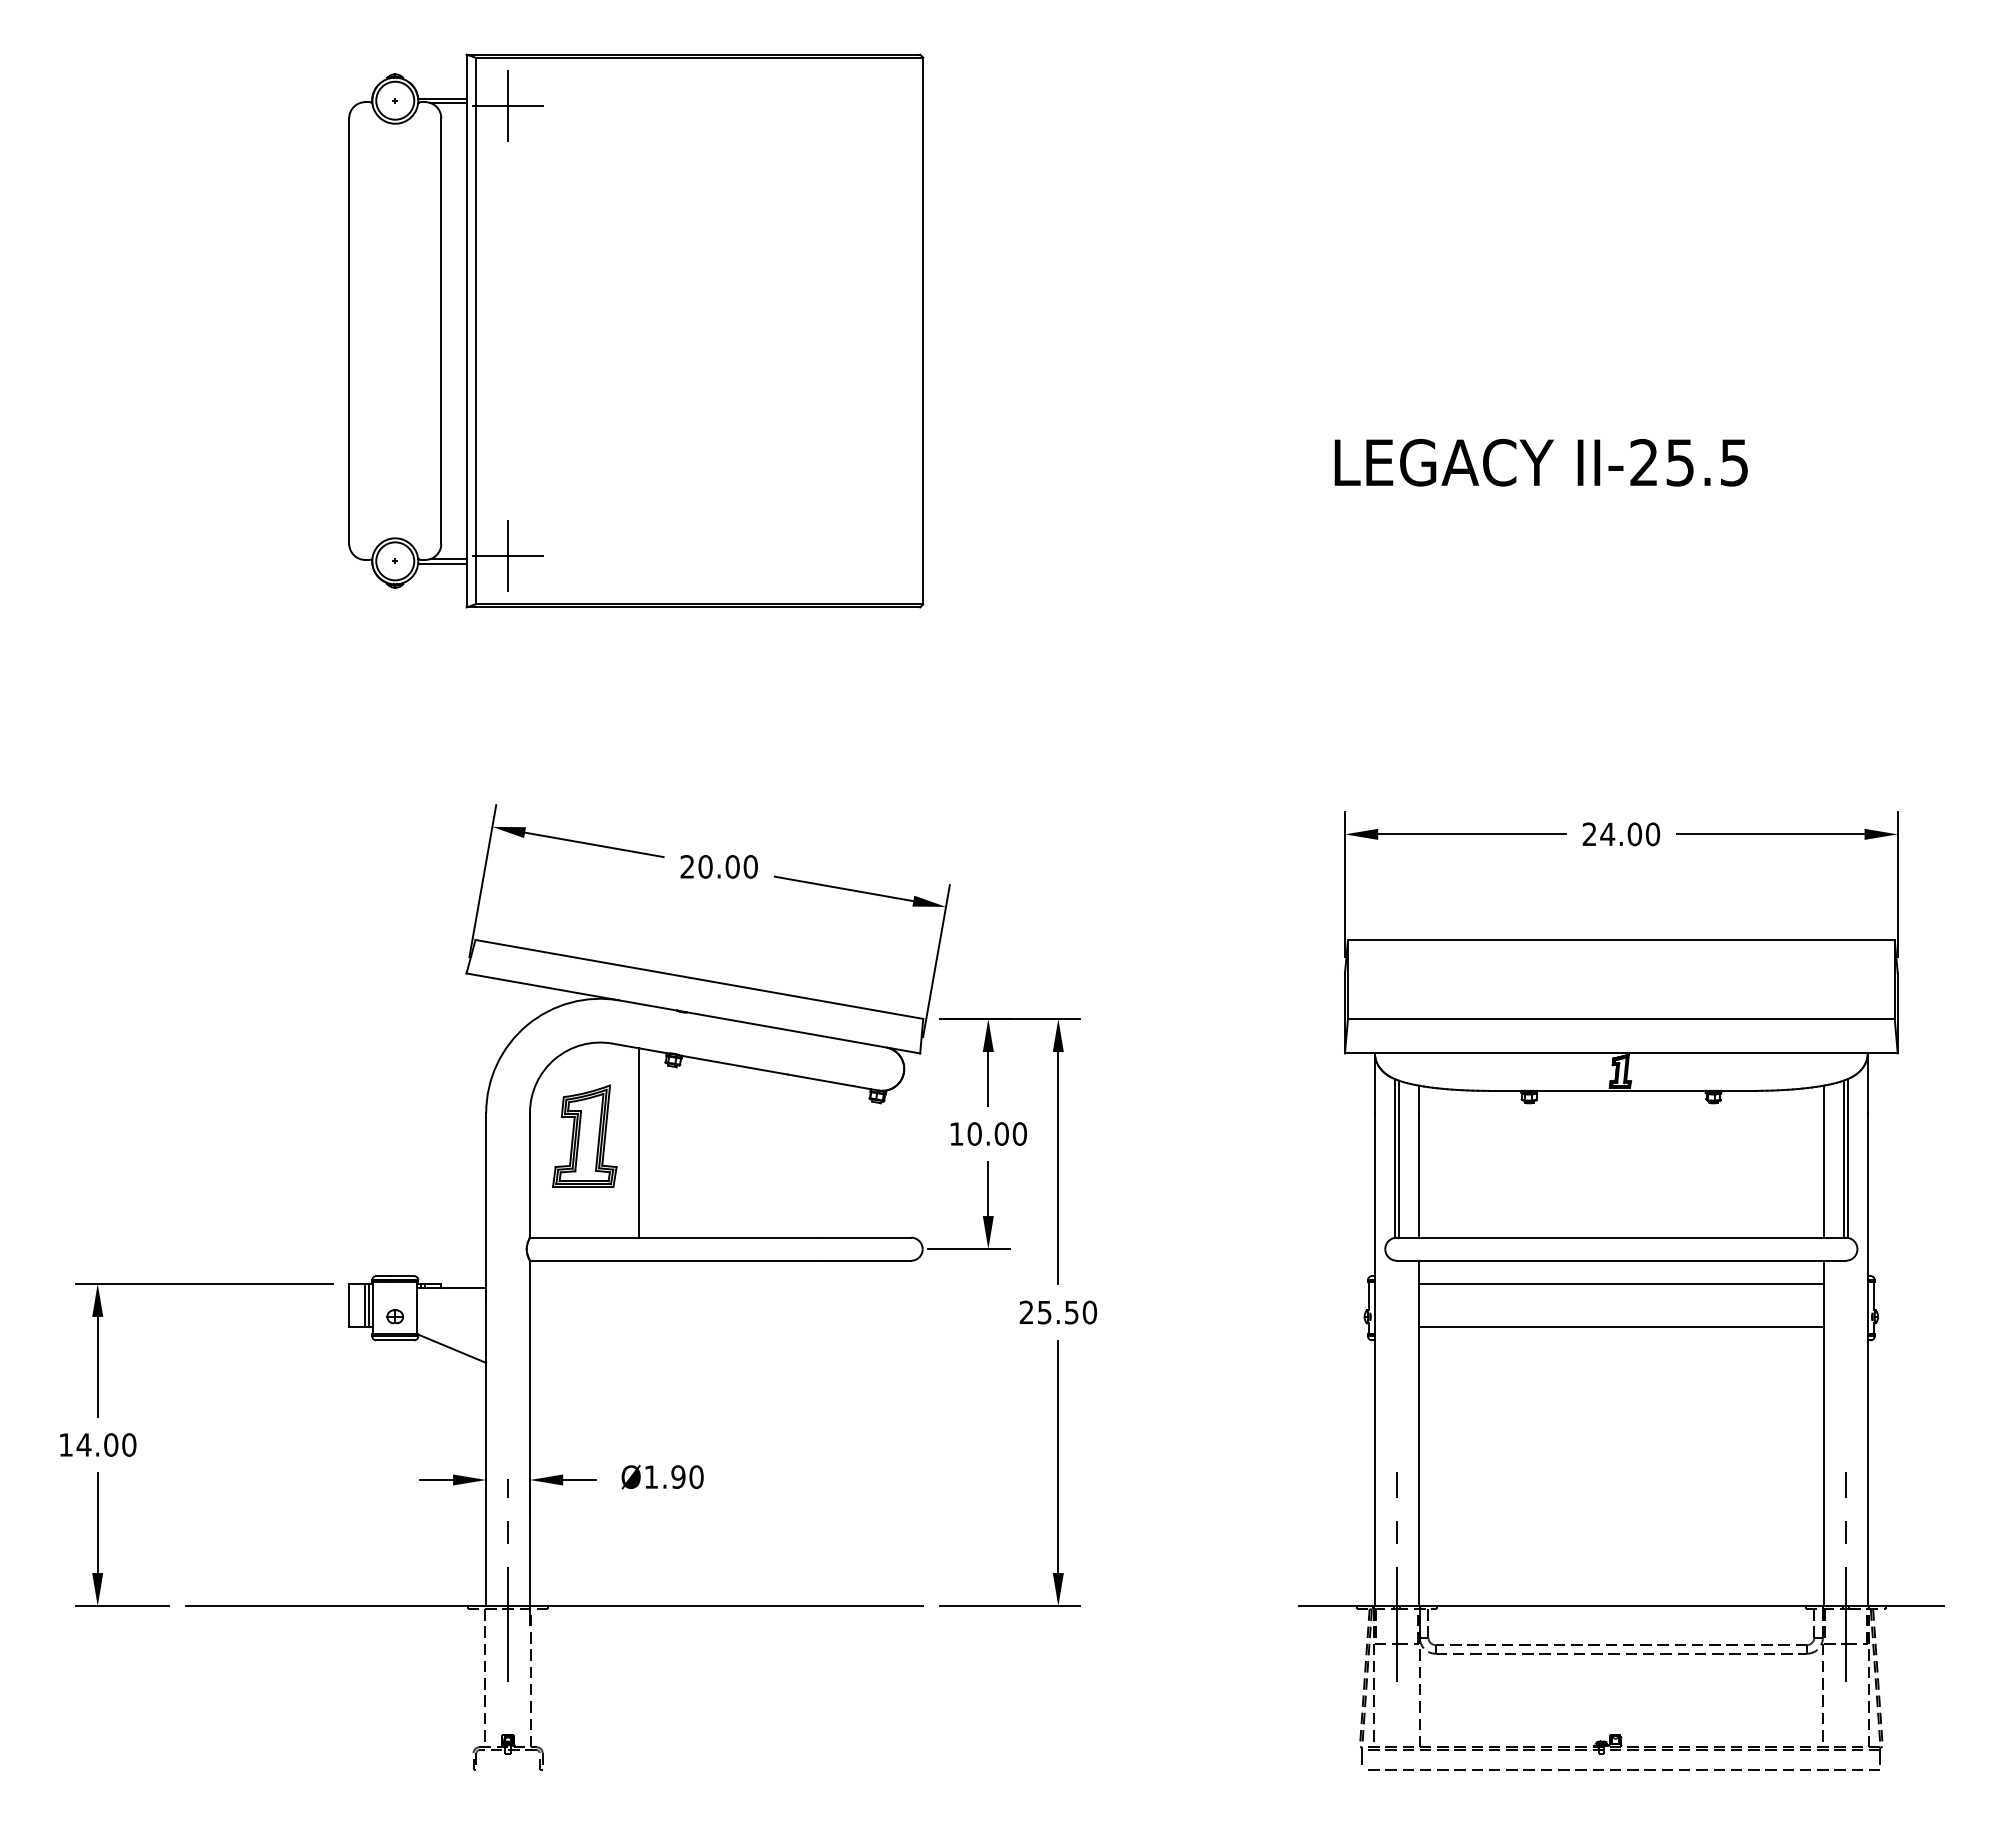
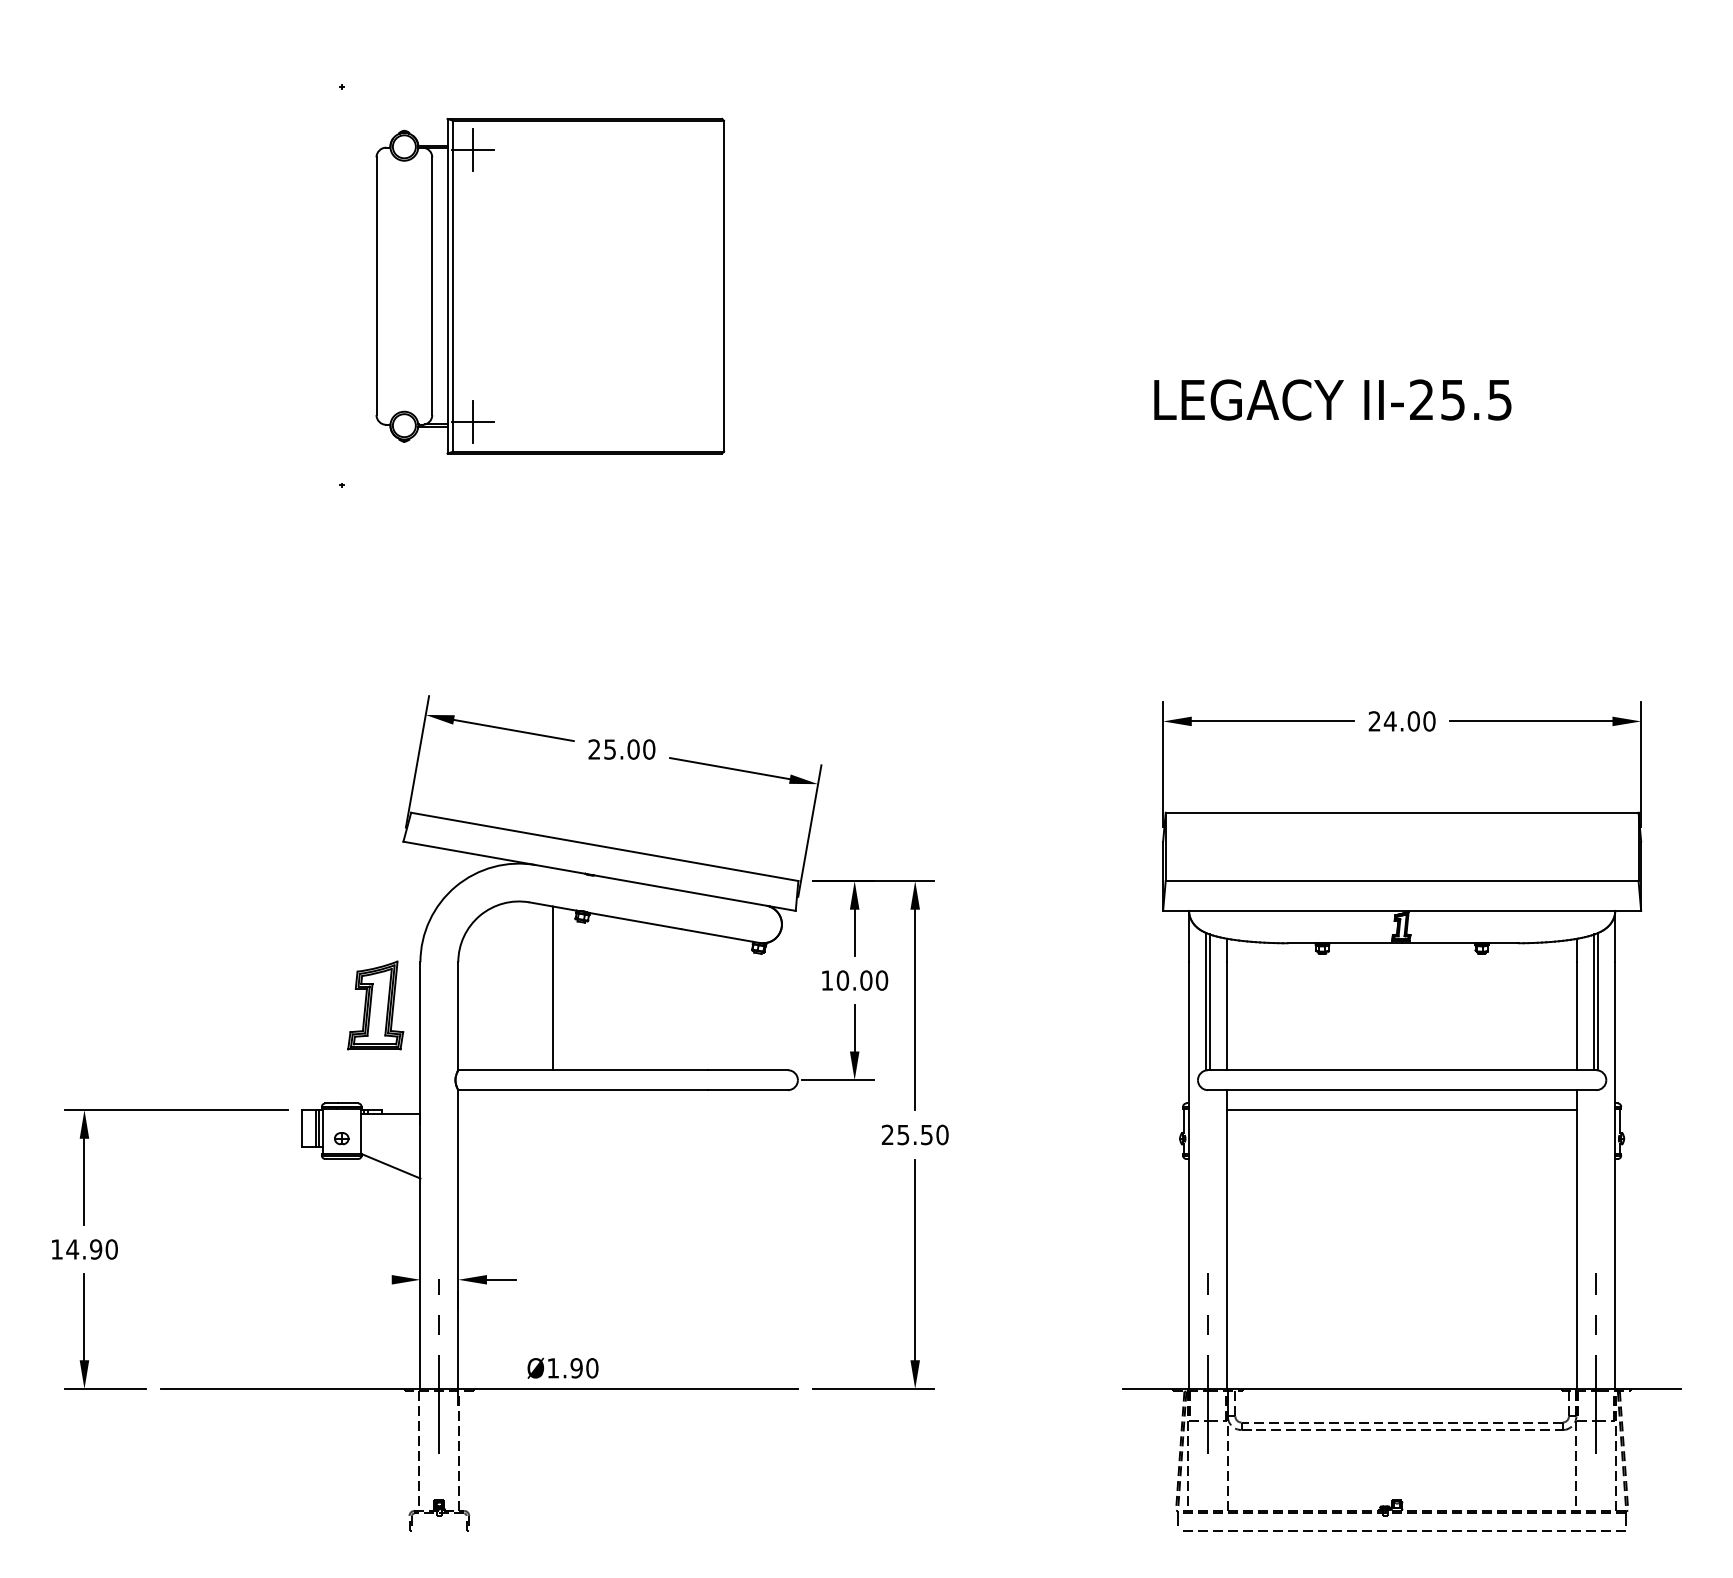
part: (636, 331) -> (550, 286), size x0.7
text: (705, 866) -> (610, 749), 20.00 -> 25.00
part: (584, 1136) -> (375, 1005), moved
line: (1620, 1327) -> (1401, 1147), removed
text: (111, 1444) -> (96, 1249), 14.00 -> 14.90
text: (662, 1476) -> (562, 1367), moved
line: (436, 1479) -> (377, 1279), removed

